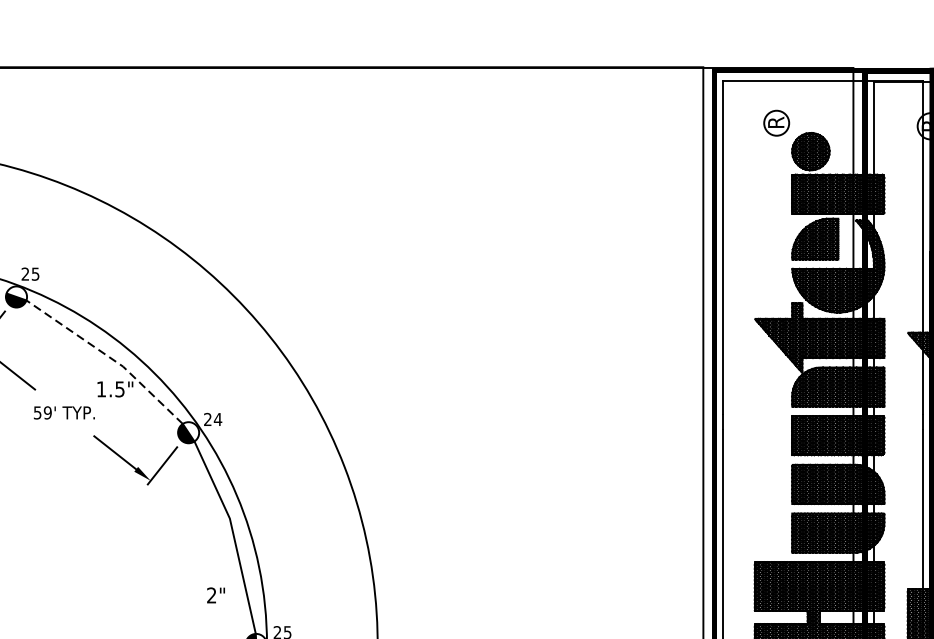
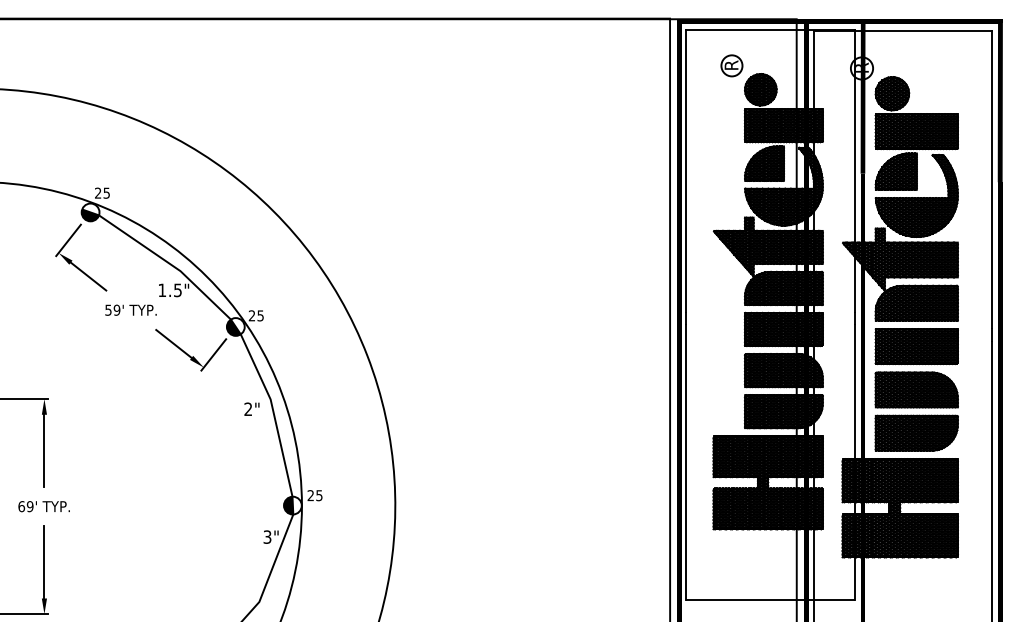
line: (110, 357) -> (169, 263), dashed -> solid
text: (217, 419) -> (260, 315), 24 -> 25
text: (215, 594) -> (251, 408), moved

